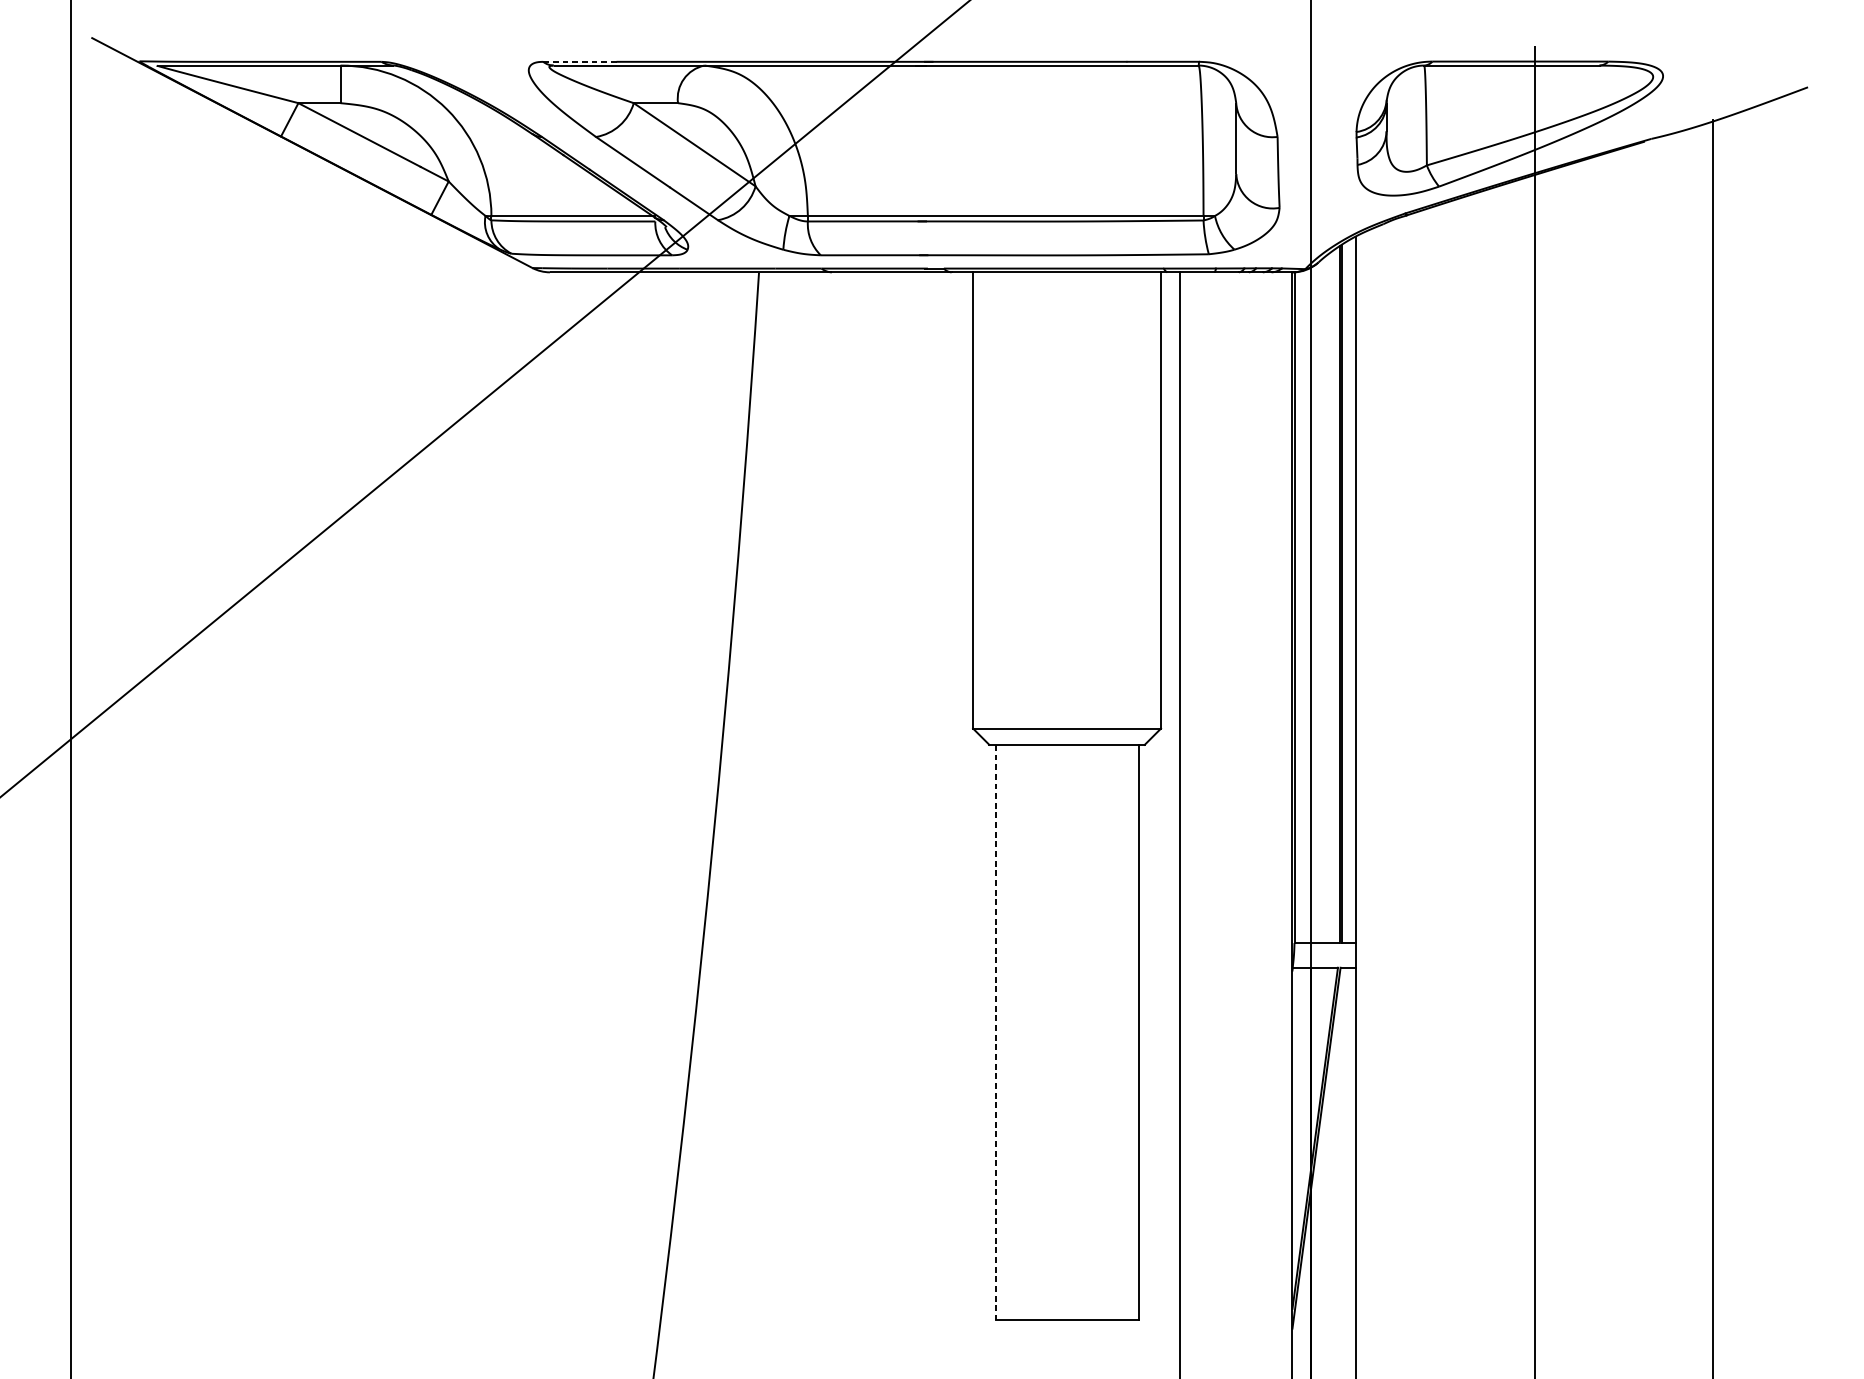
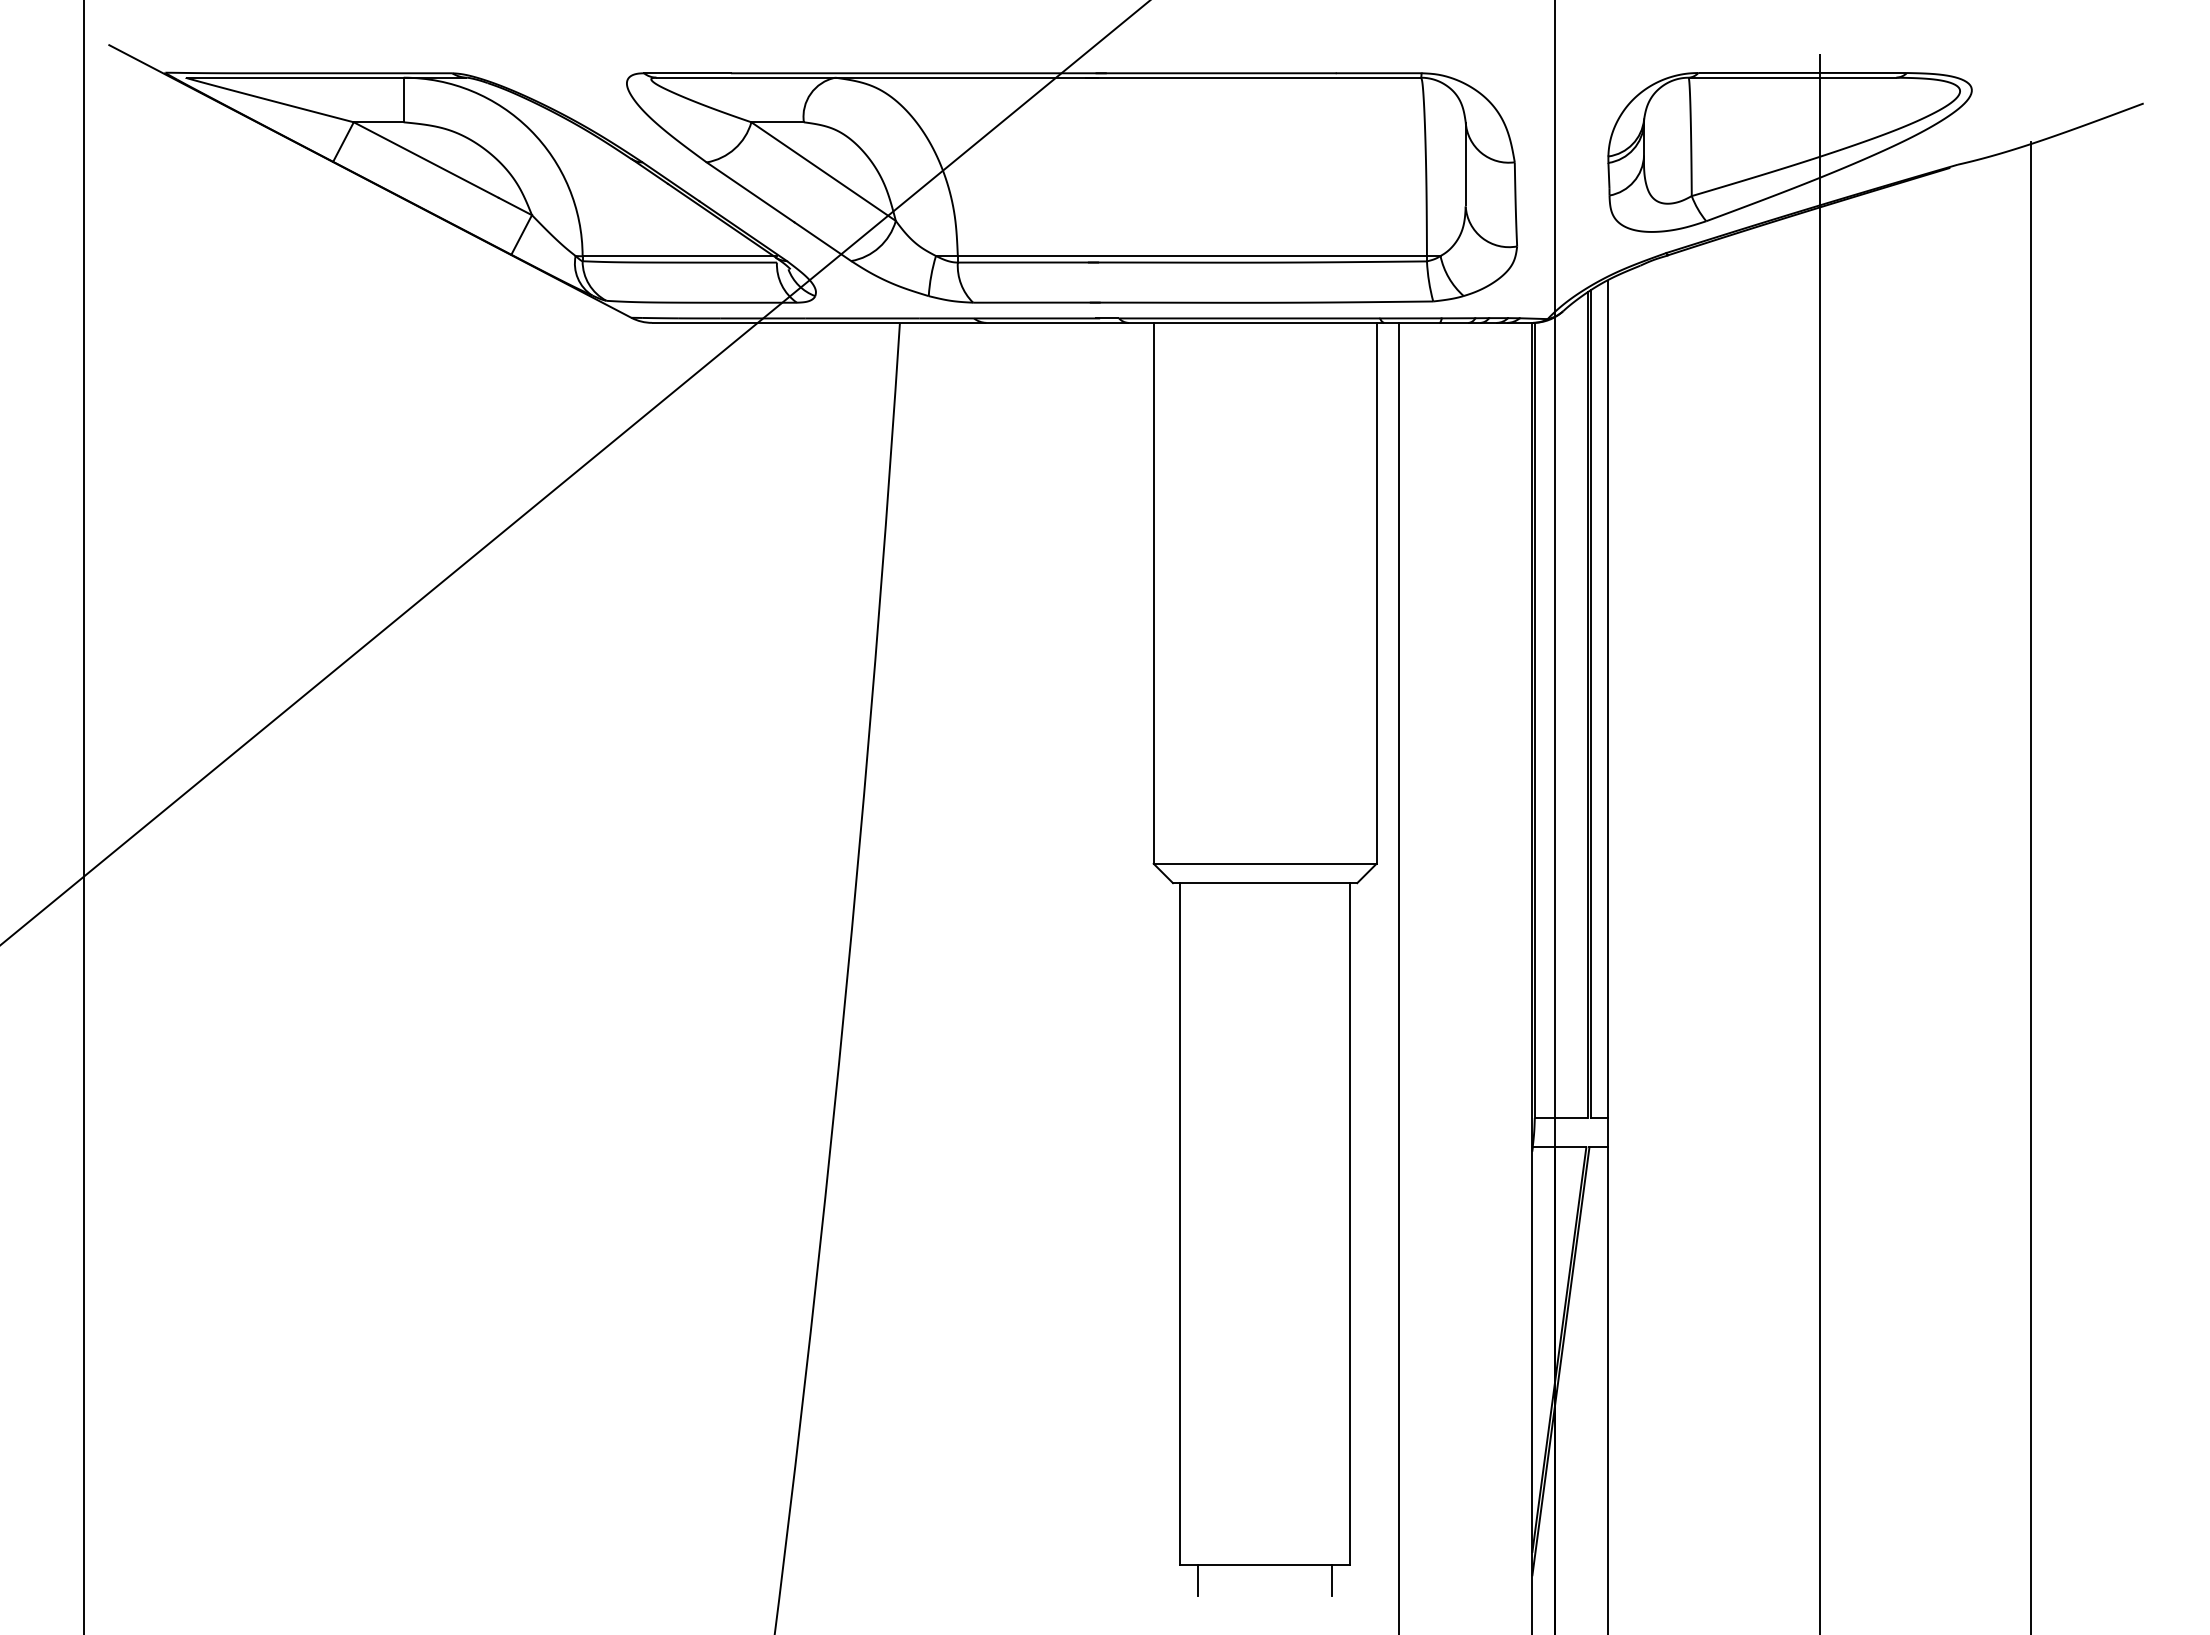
line: (580, 62) -> (688, 73), dashed -> solid
line: (995, 1032) -> (1180, 1224), dashed -> solid
line: (1010, 1333) -> (1198, 1580), added
line: (1123, 1333) -> (1332, 1580), added

